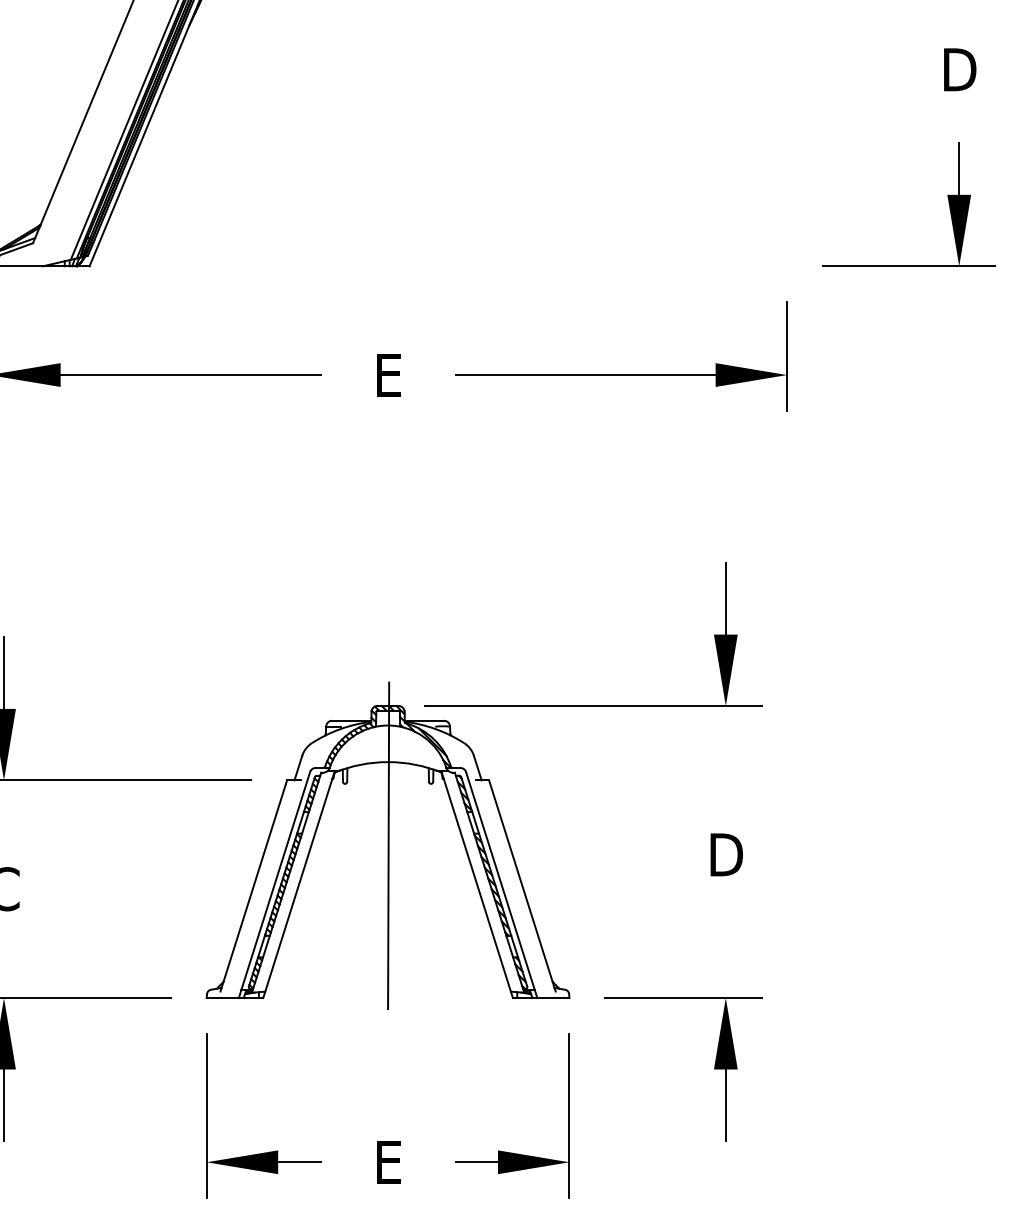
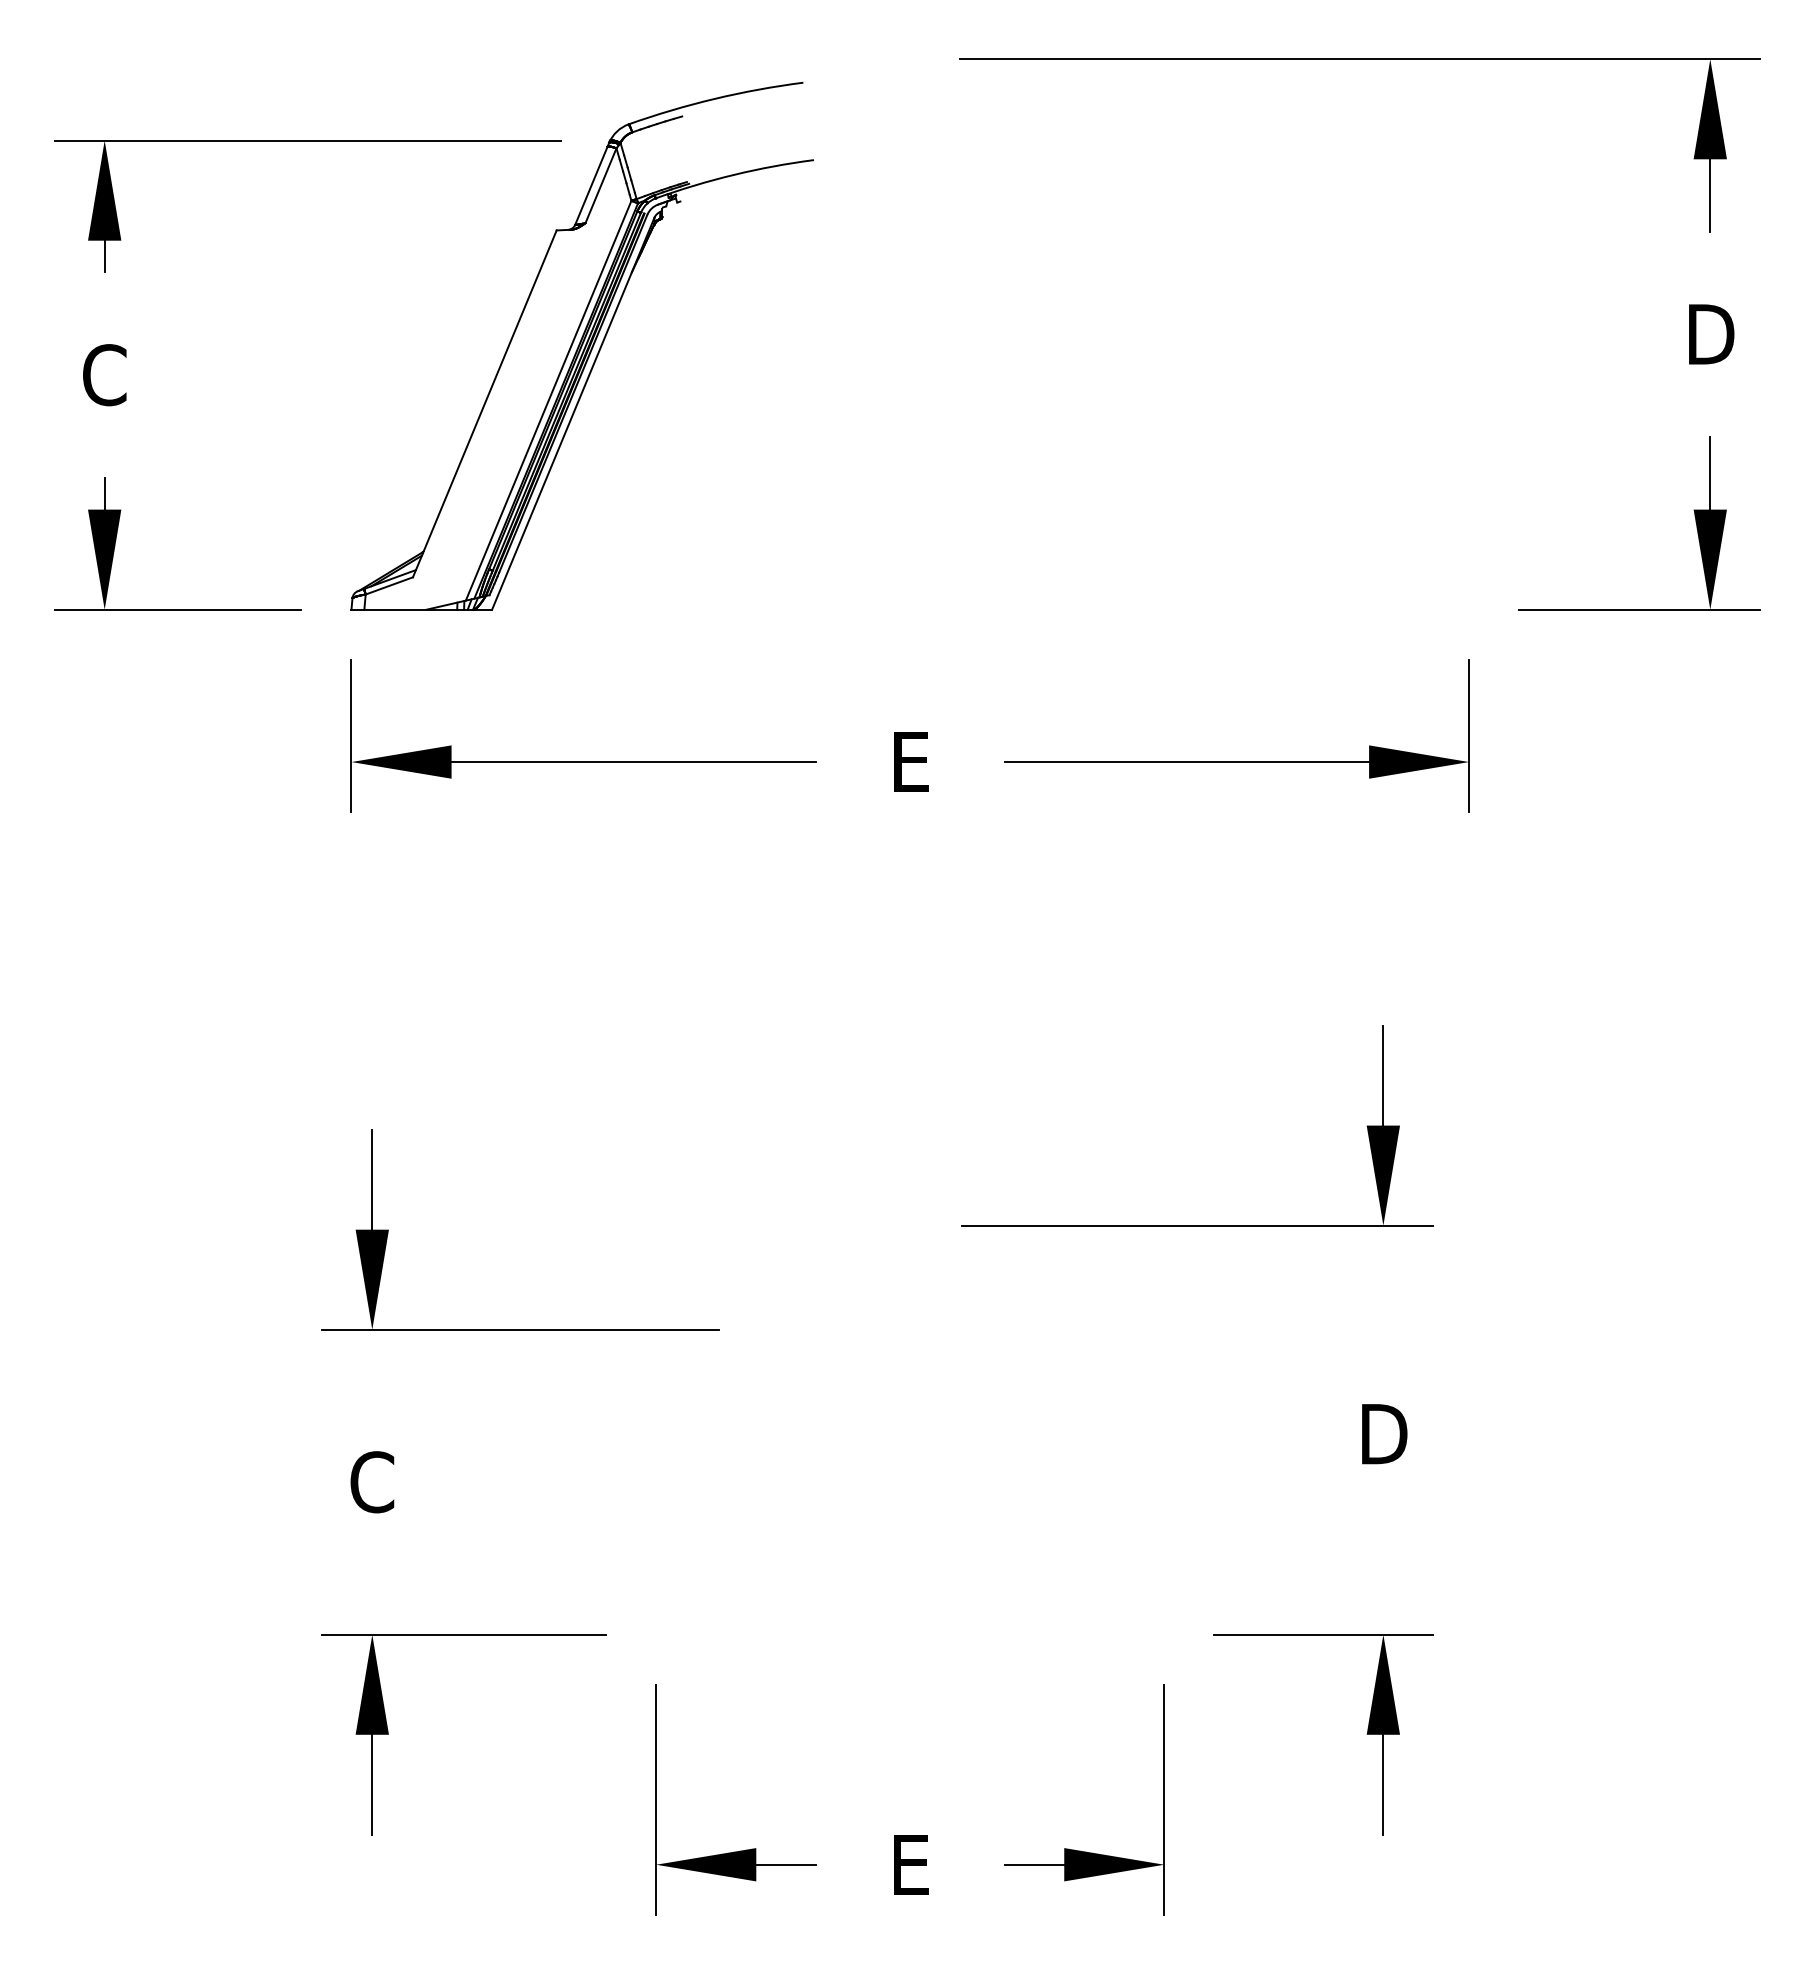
part: (388, 845) -> (910, 1420), removed

